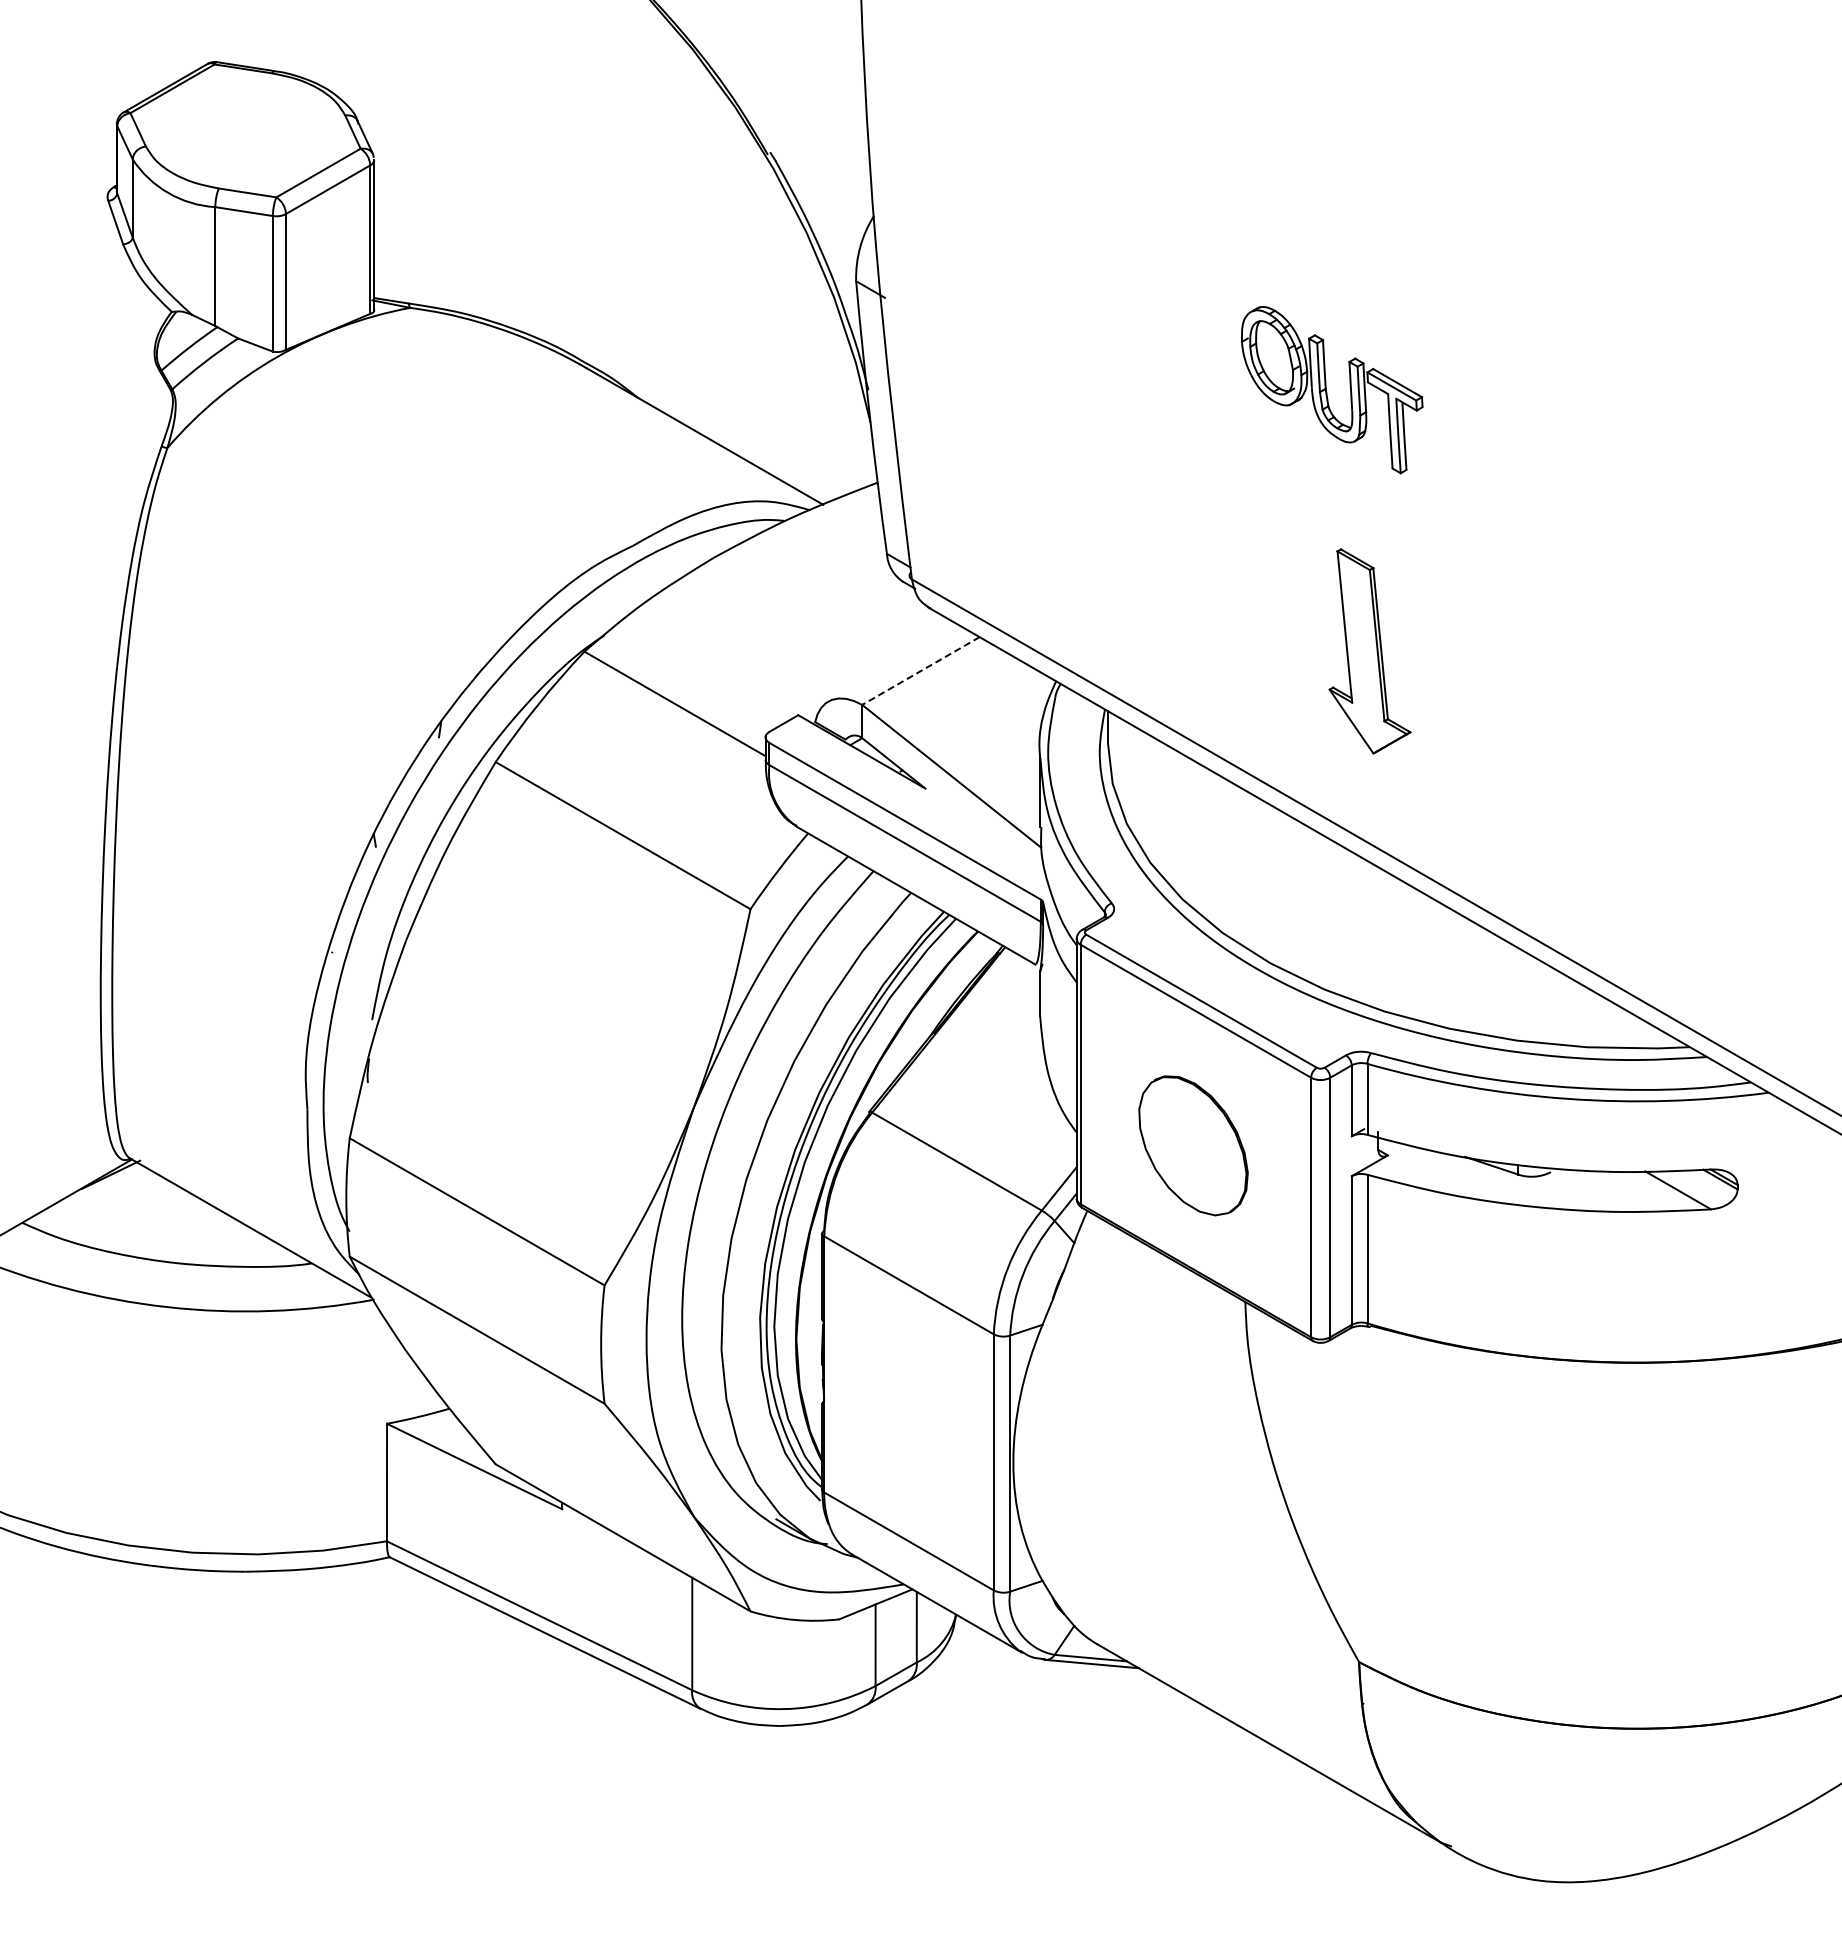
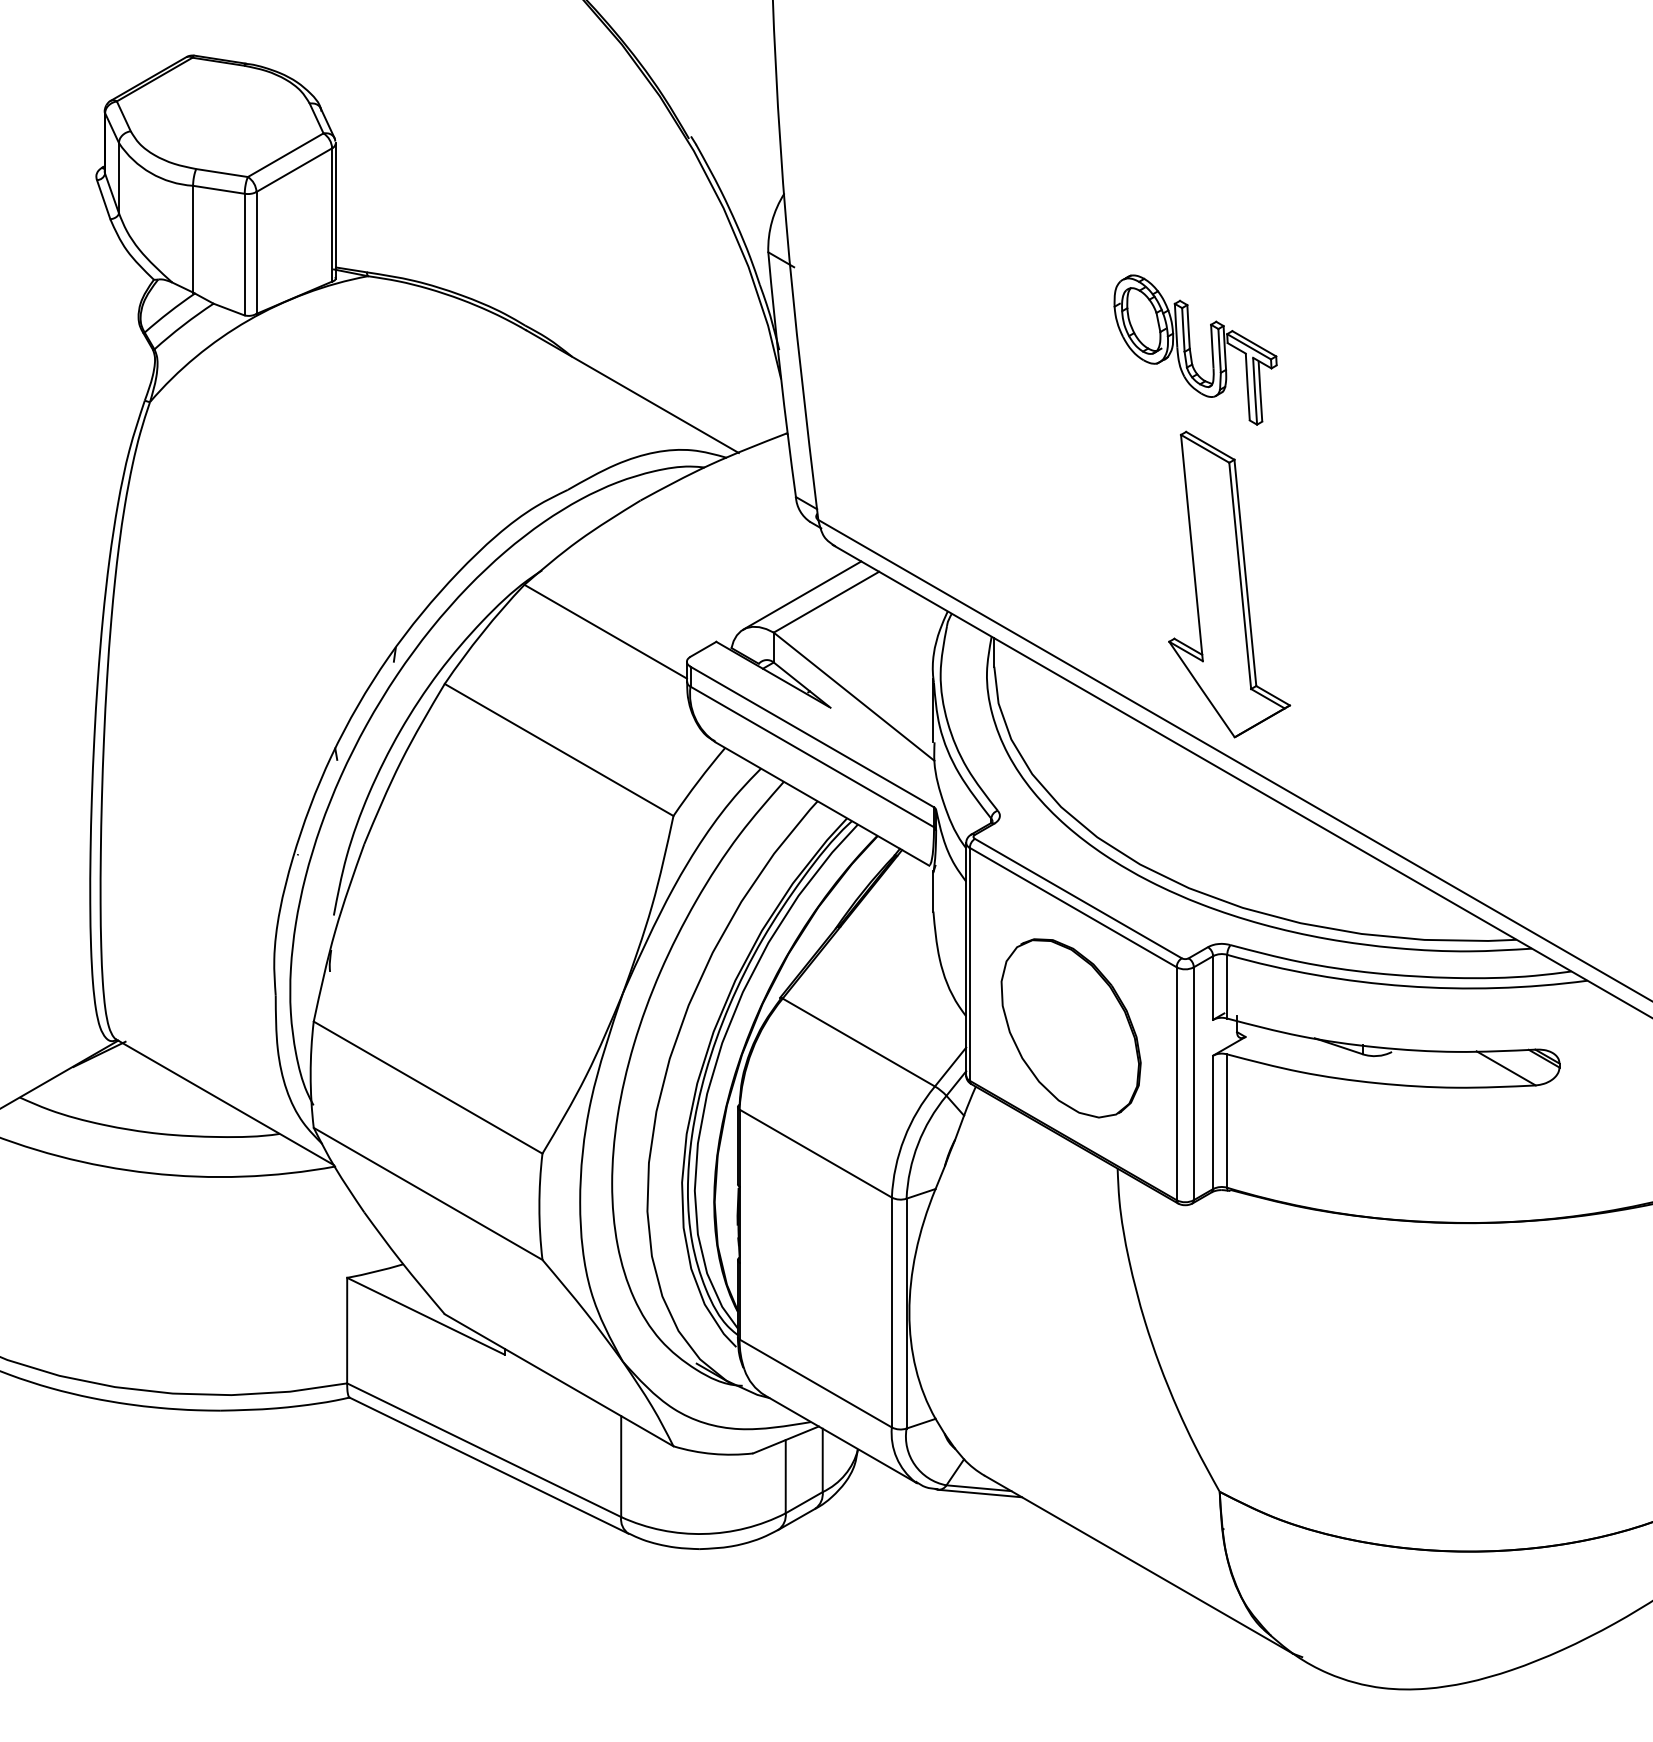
part: (1369, 651) -> (1229, 584), size x1.67
line: (893, 663) -> (801, 595), added
line: (920, 671) -> (826, 602), dashed -> solid
part: (1193, 1145) -> (1071, 1028), size x1.43

